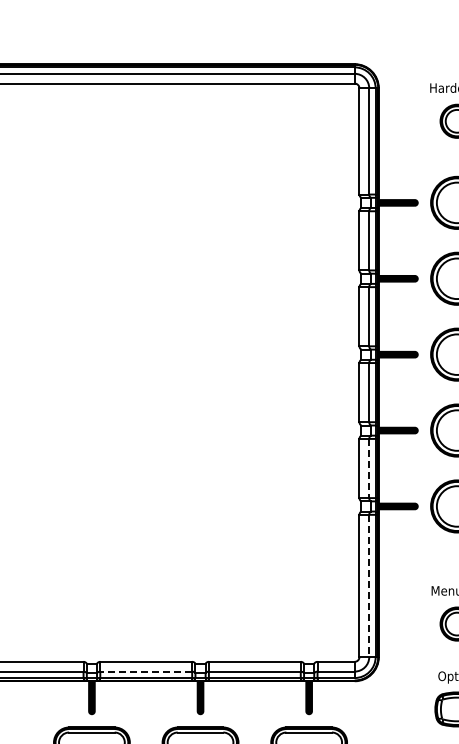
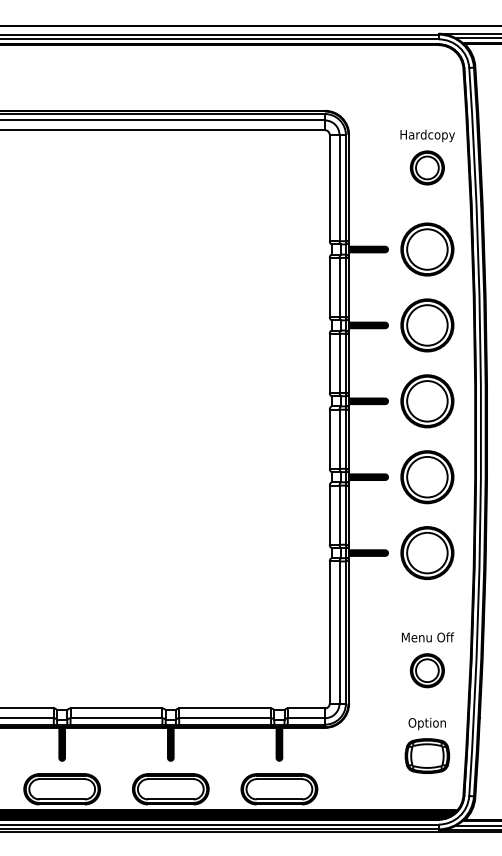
line: (369, 468) -> (339, 515), dashed -> solid
line: (369, 586) -> (339, 633), dashed -> solid
line: (146, 671) -> (116, 718), dashed -> solid

